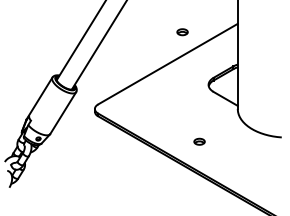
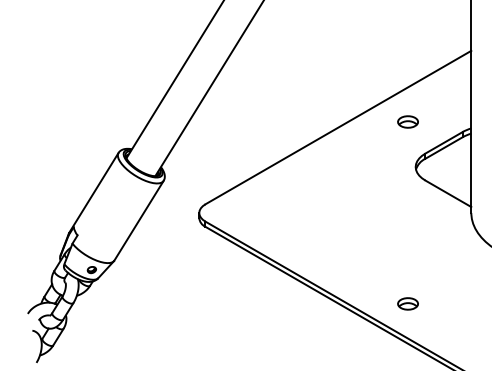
part: (182, 32) -> (407, 122), moved
part: (199, 141) -> (407, 303), moved

